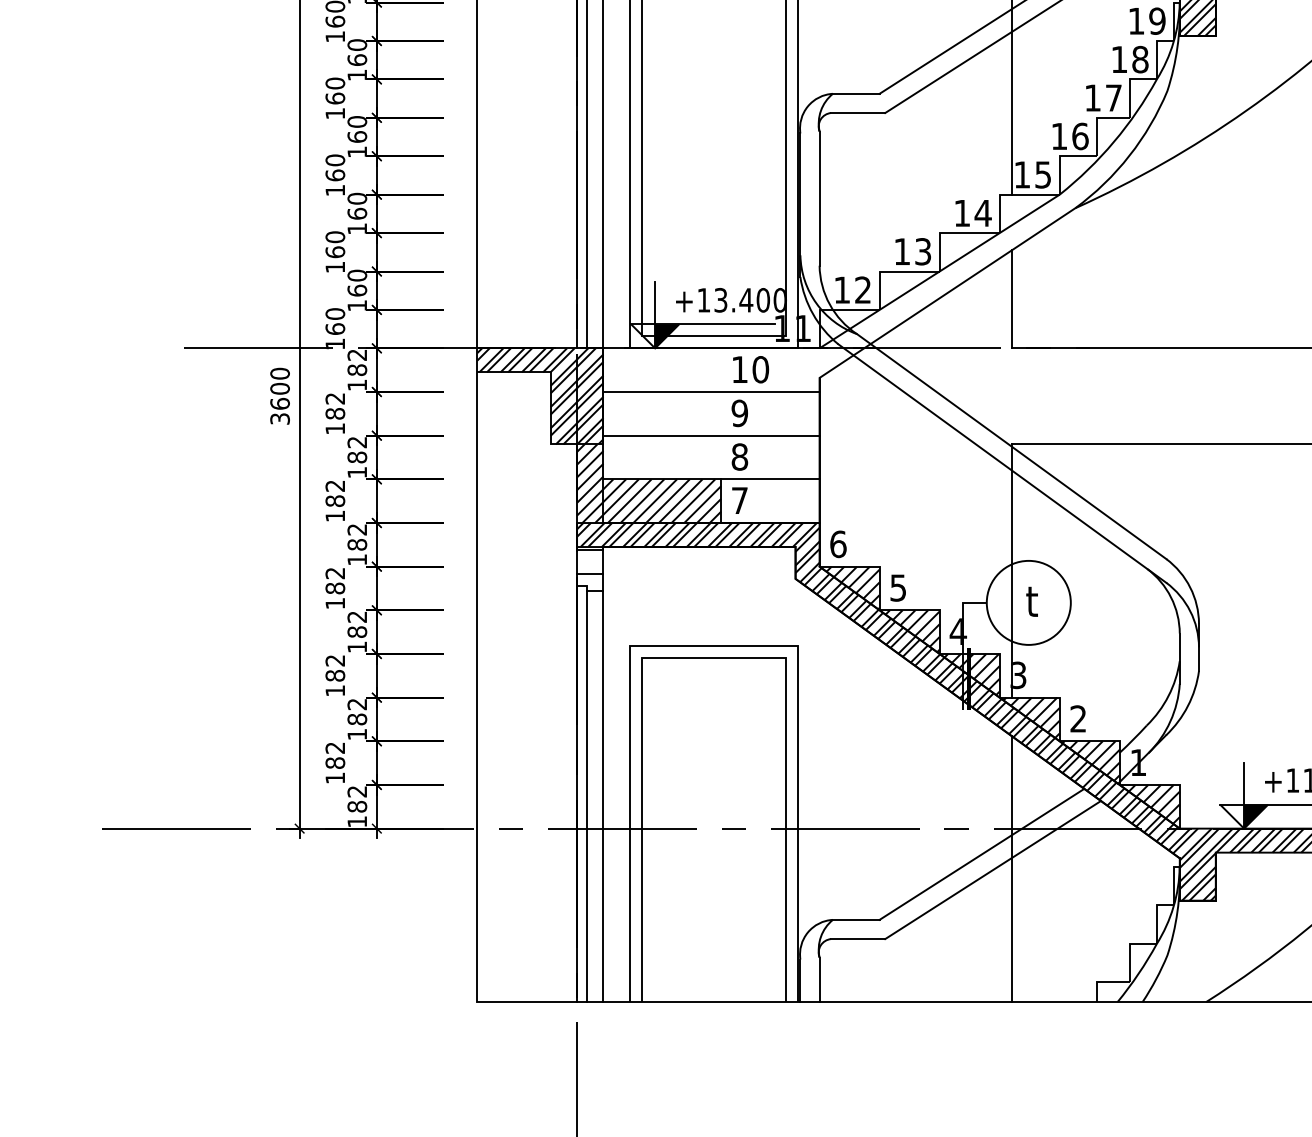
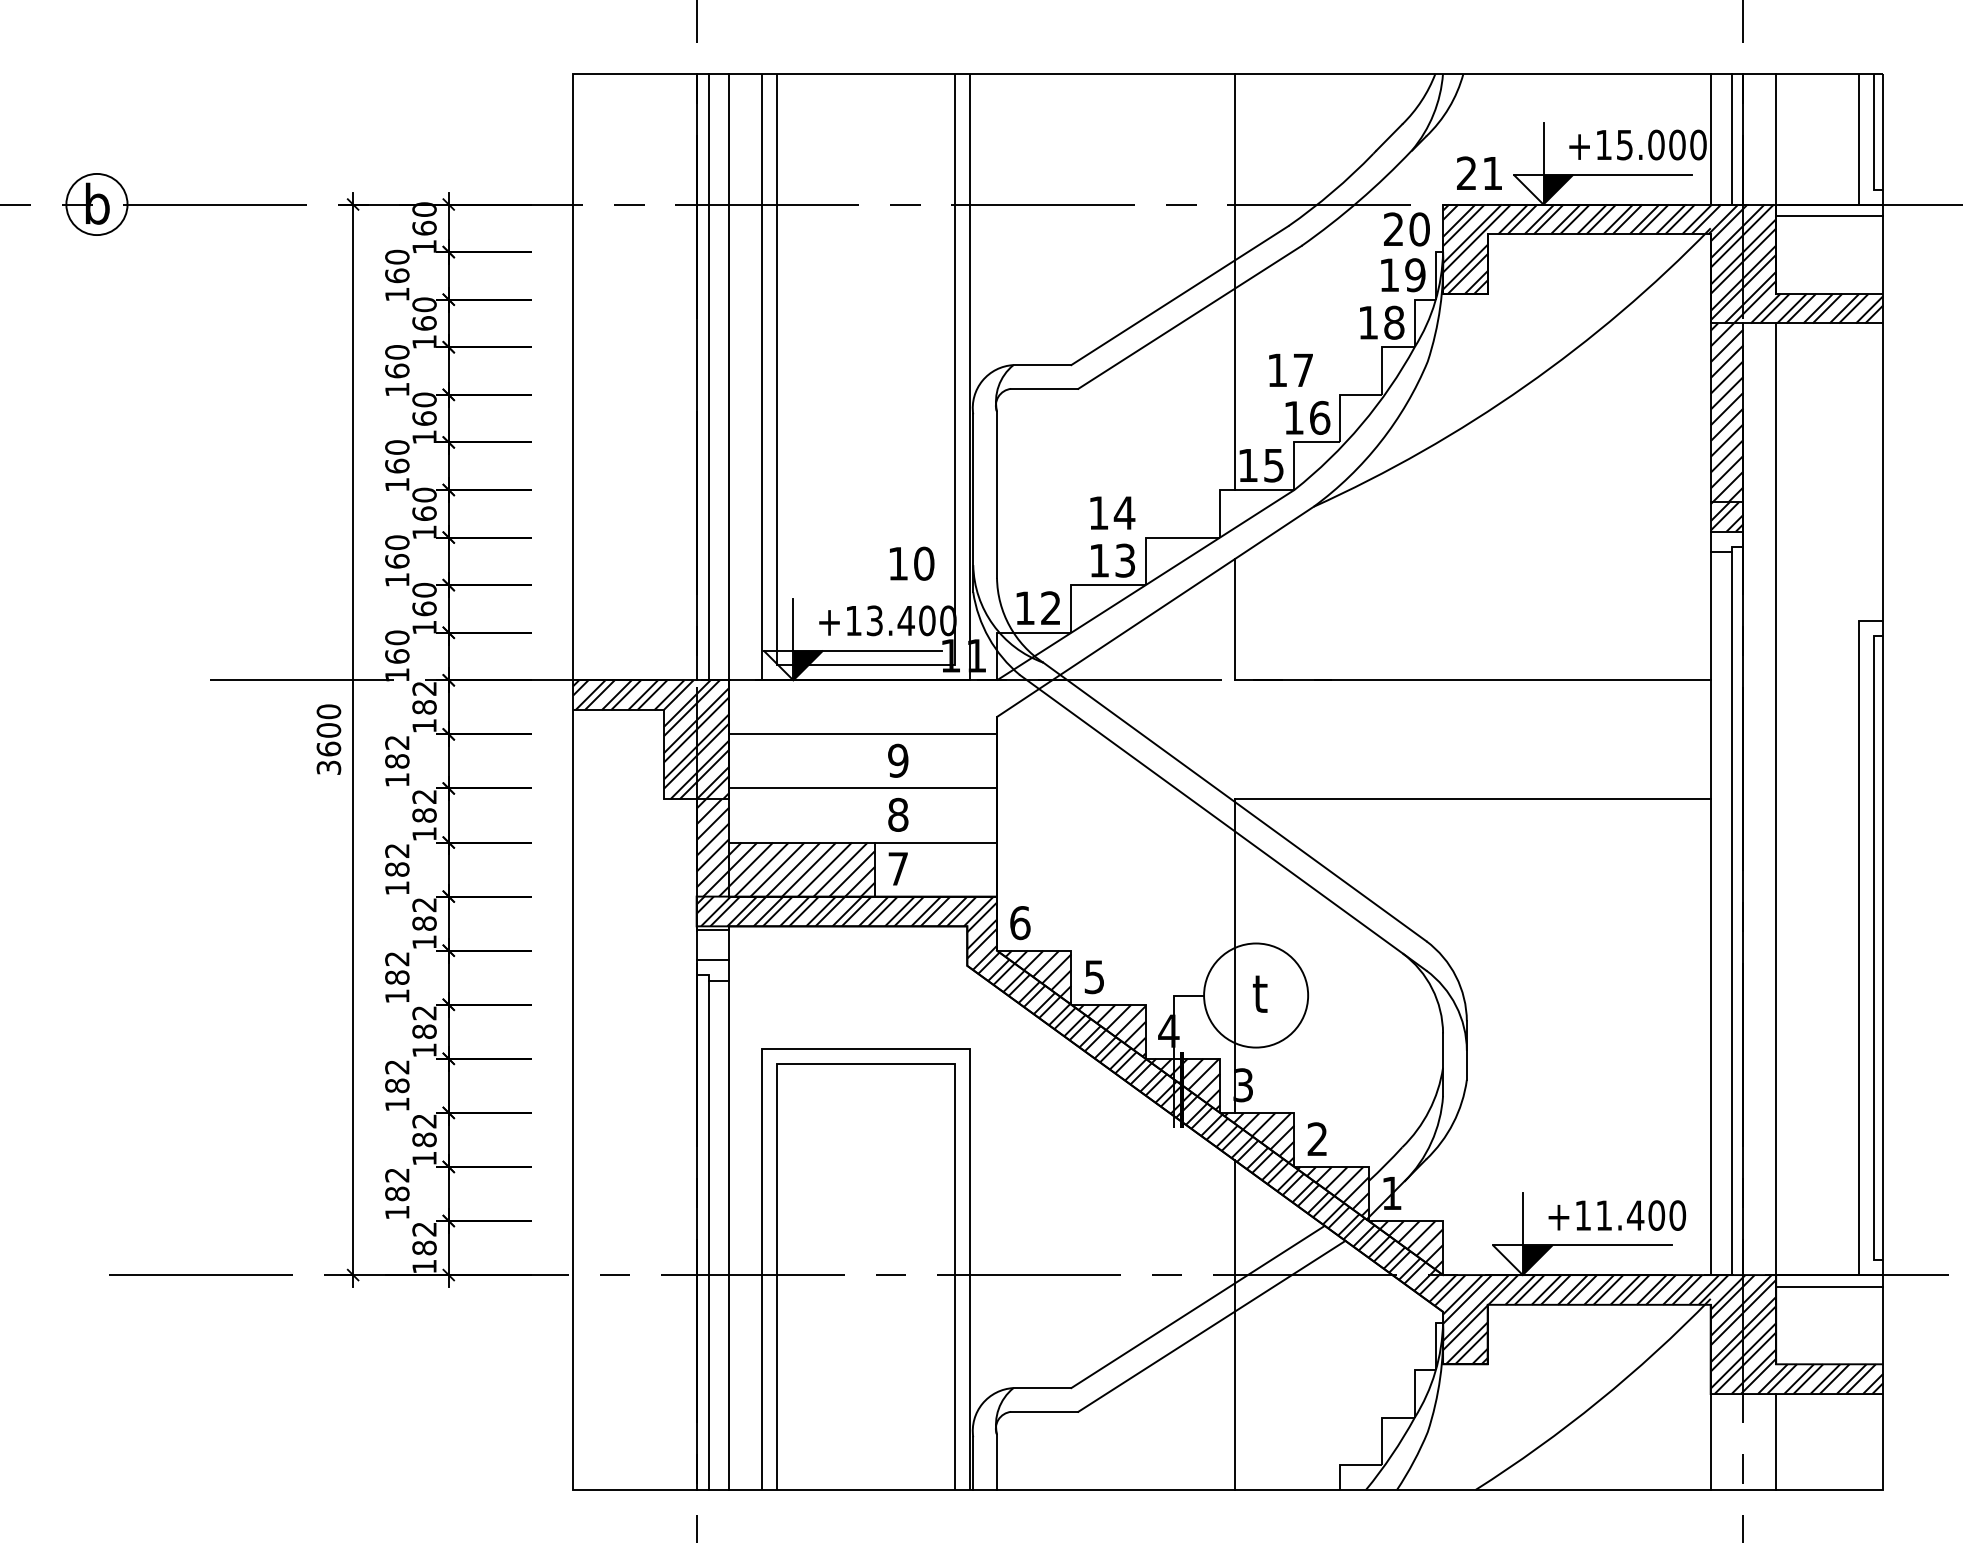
text: (1103, 98) -> (1290, 370), moved
text: (973, 212) -> (1112, 512), moved
text: (751, 369) -> (912, 563), moved

